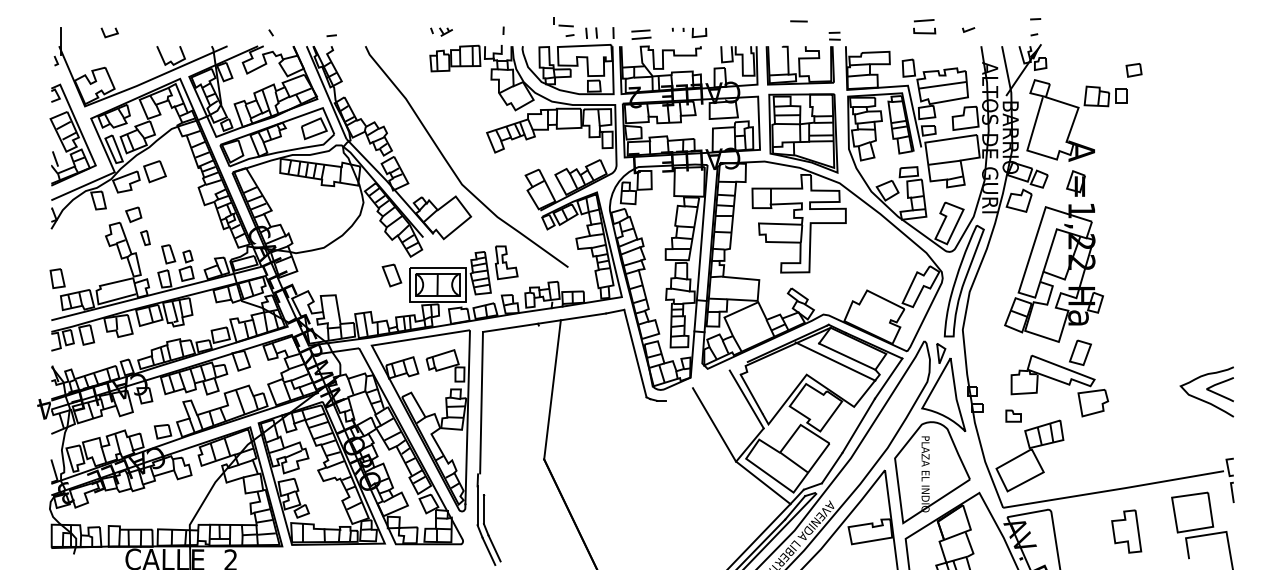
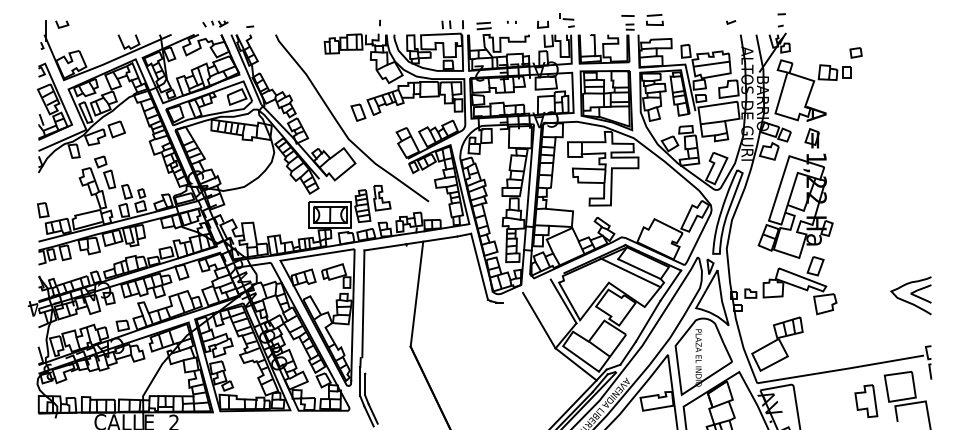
line: (798, 21) -> (627, 16), moved
part: (563, 26) -> (566, 19), moved
part: (924, 26) -> (654, 19), moved
part: (441, 31) -> (219, 23), moved
line: (110, 34) -> (62, 25), moved
line: (699, 35) -> (543, 26), moved
part: (145, 237) -> (109, 179), size x1.67
part: (391, 275) -> (358, 112), moved
part: (1013, 415) -> (750, 293), moved
part: (1126, 531) -> (866, 401), moved

